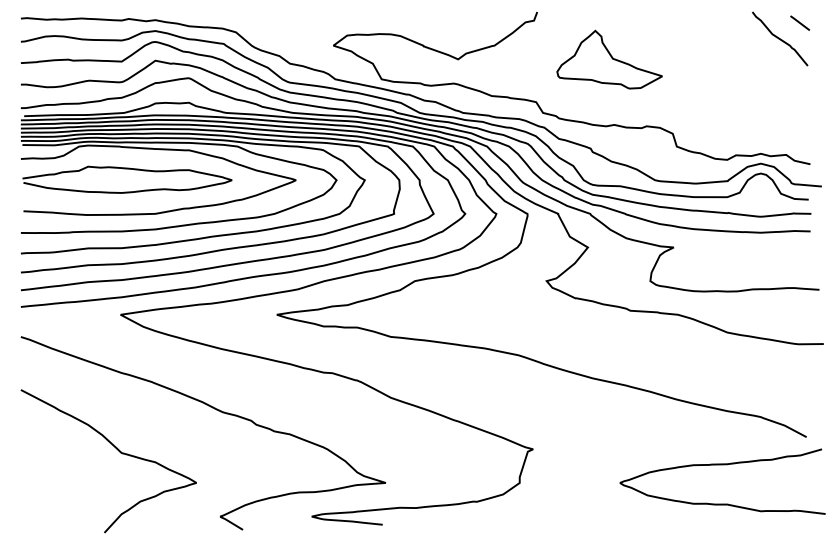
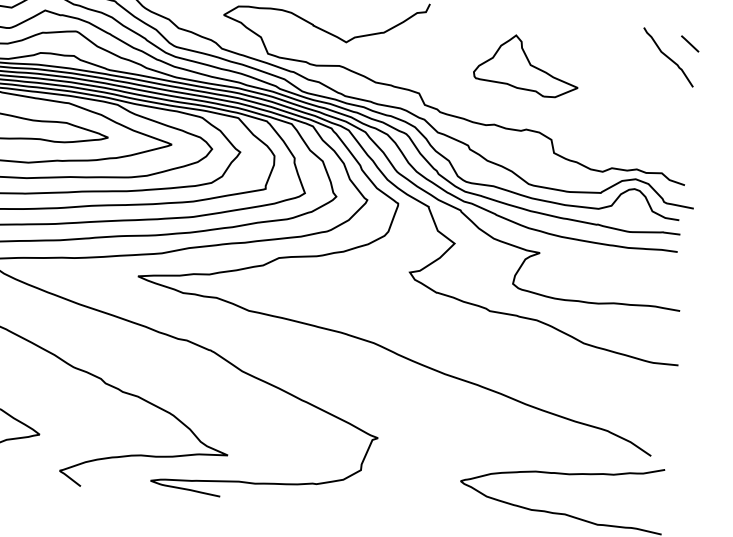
part: (609, 59) -> (527, 65), moved

